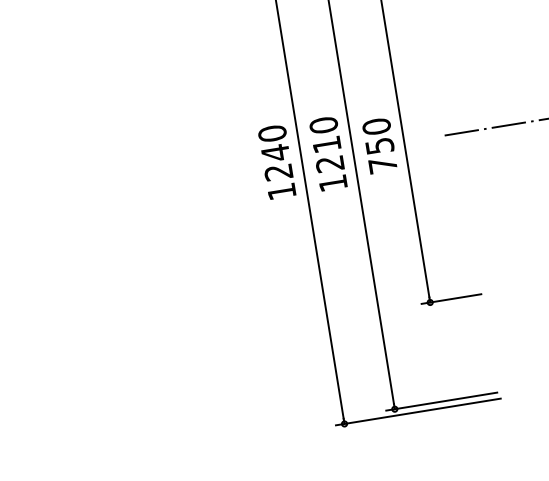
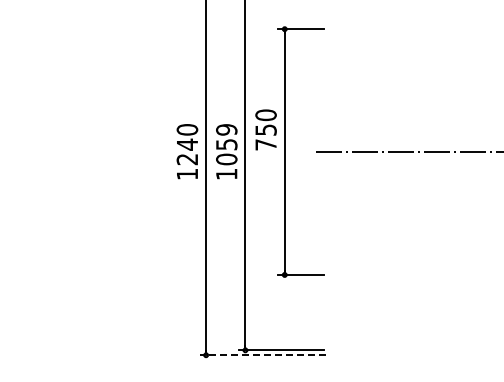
text: (326, 144) -> (226, 144), 1210 -> 1059
text: (378, 145) -> (265, 129), moved
line: (418, 412) -> (262, 355), solid -> dashed

